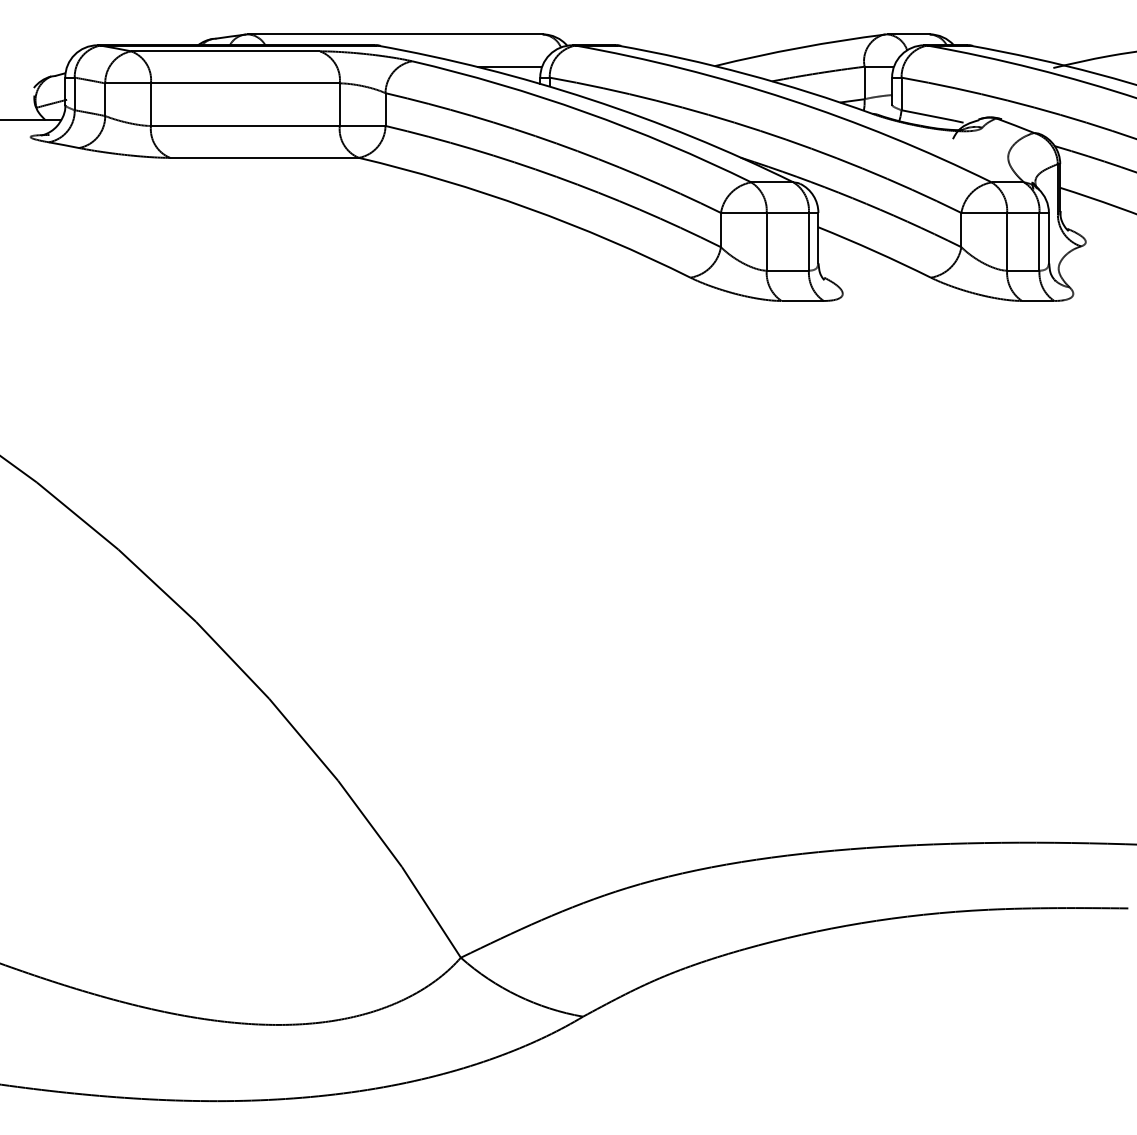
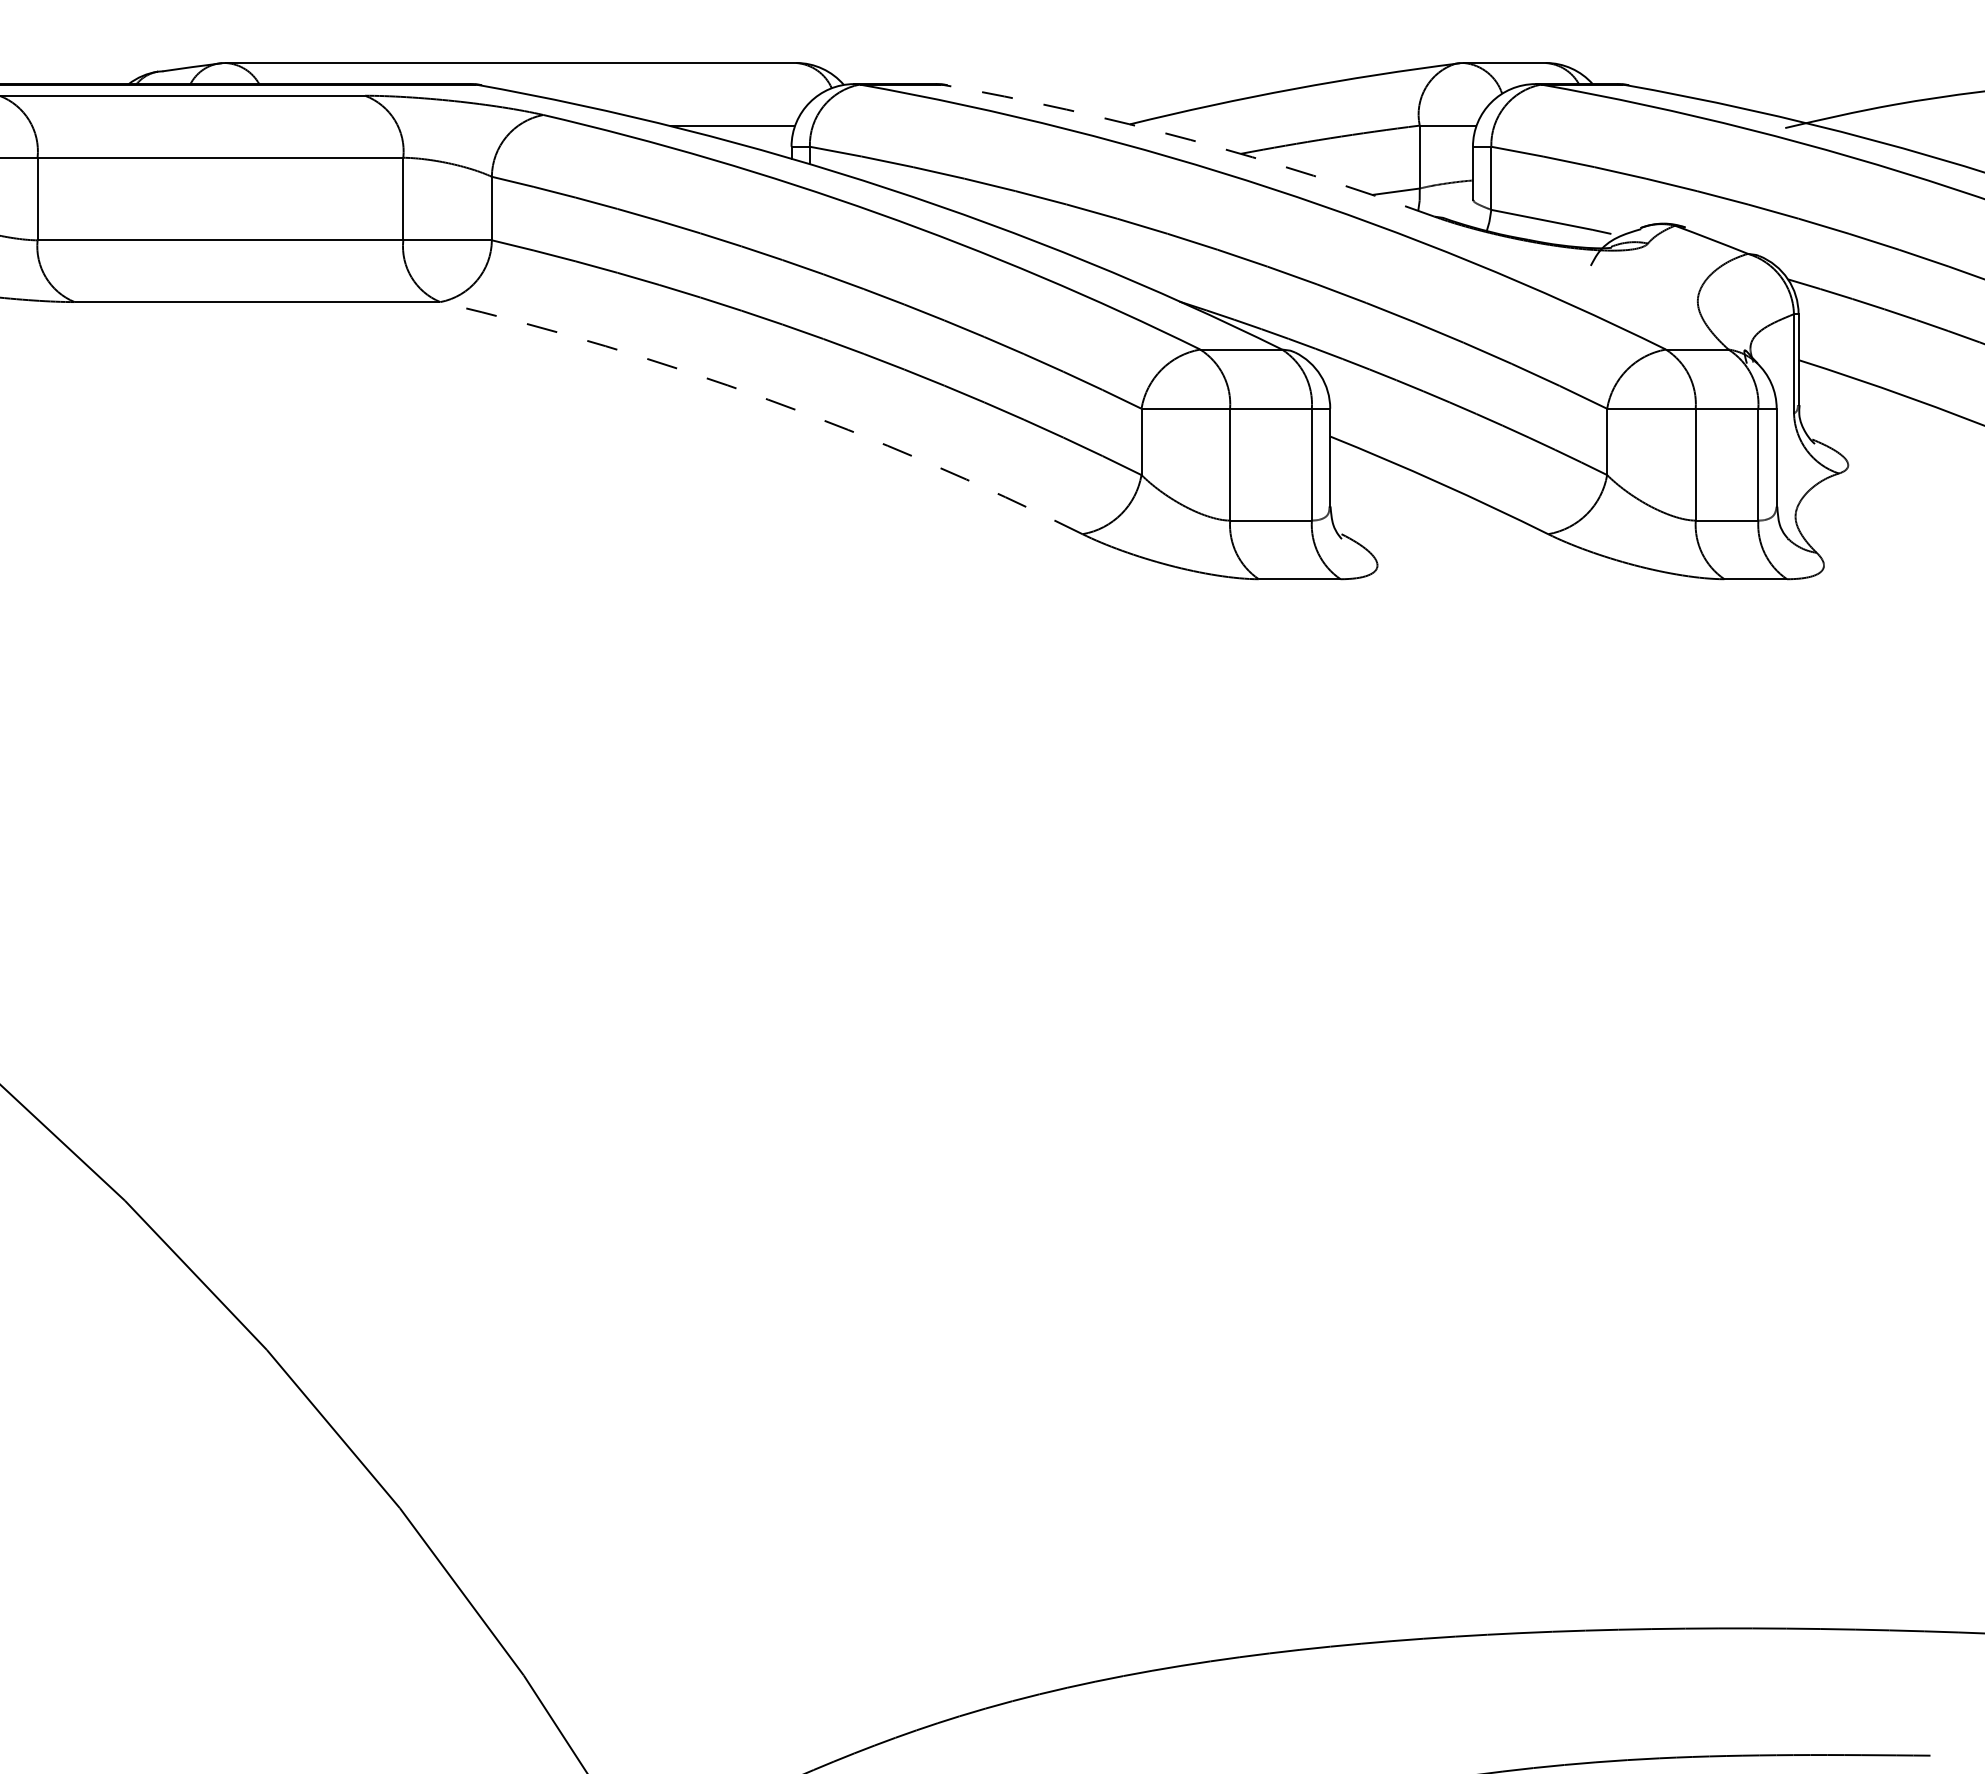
arc: (746, 74) -> (1190, 140), solid -> dashed
arc: (528, 208) -> (768, 400), solid -> dashed

